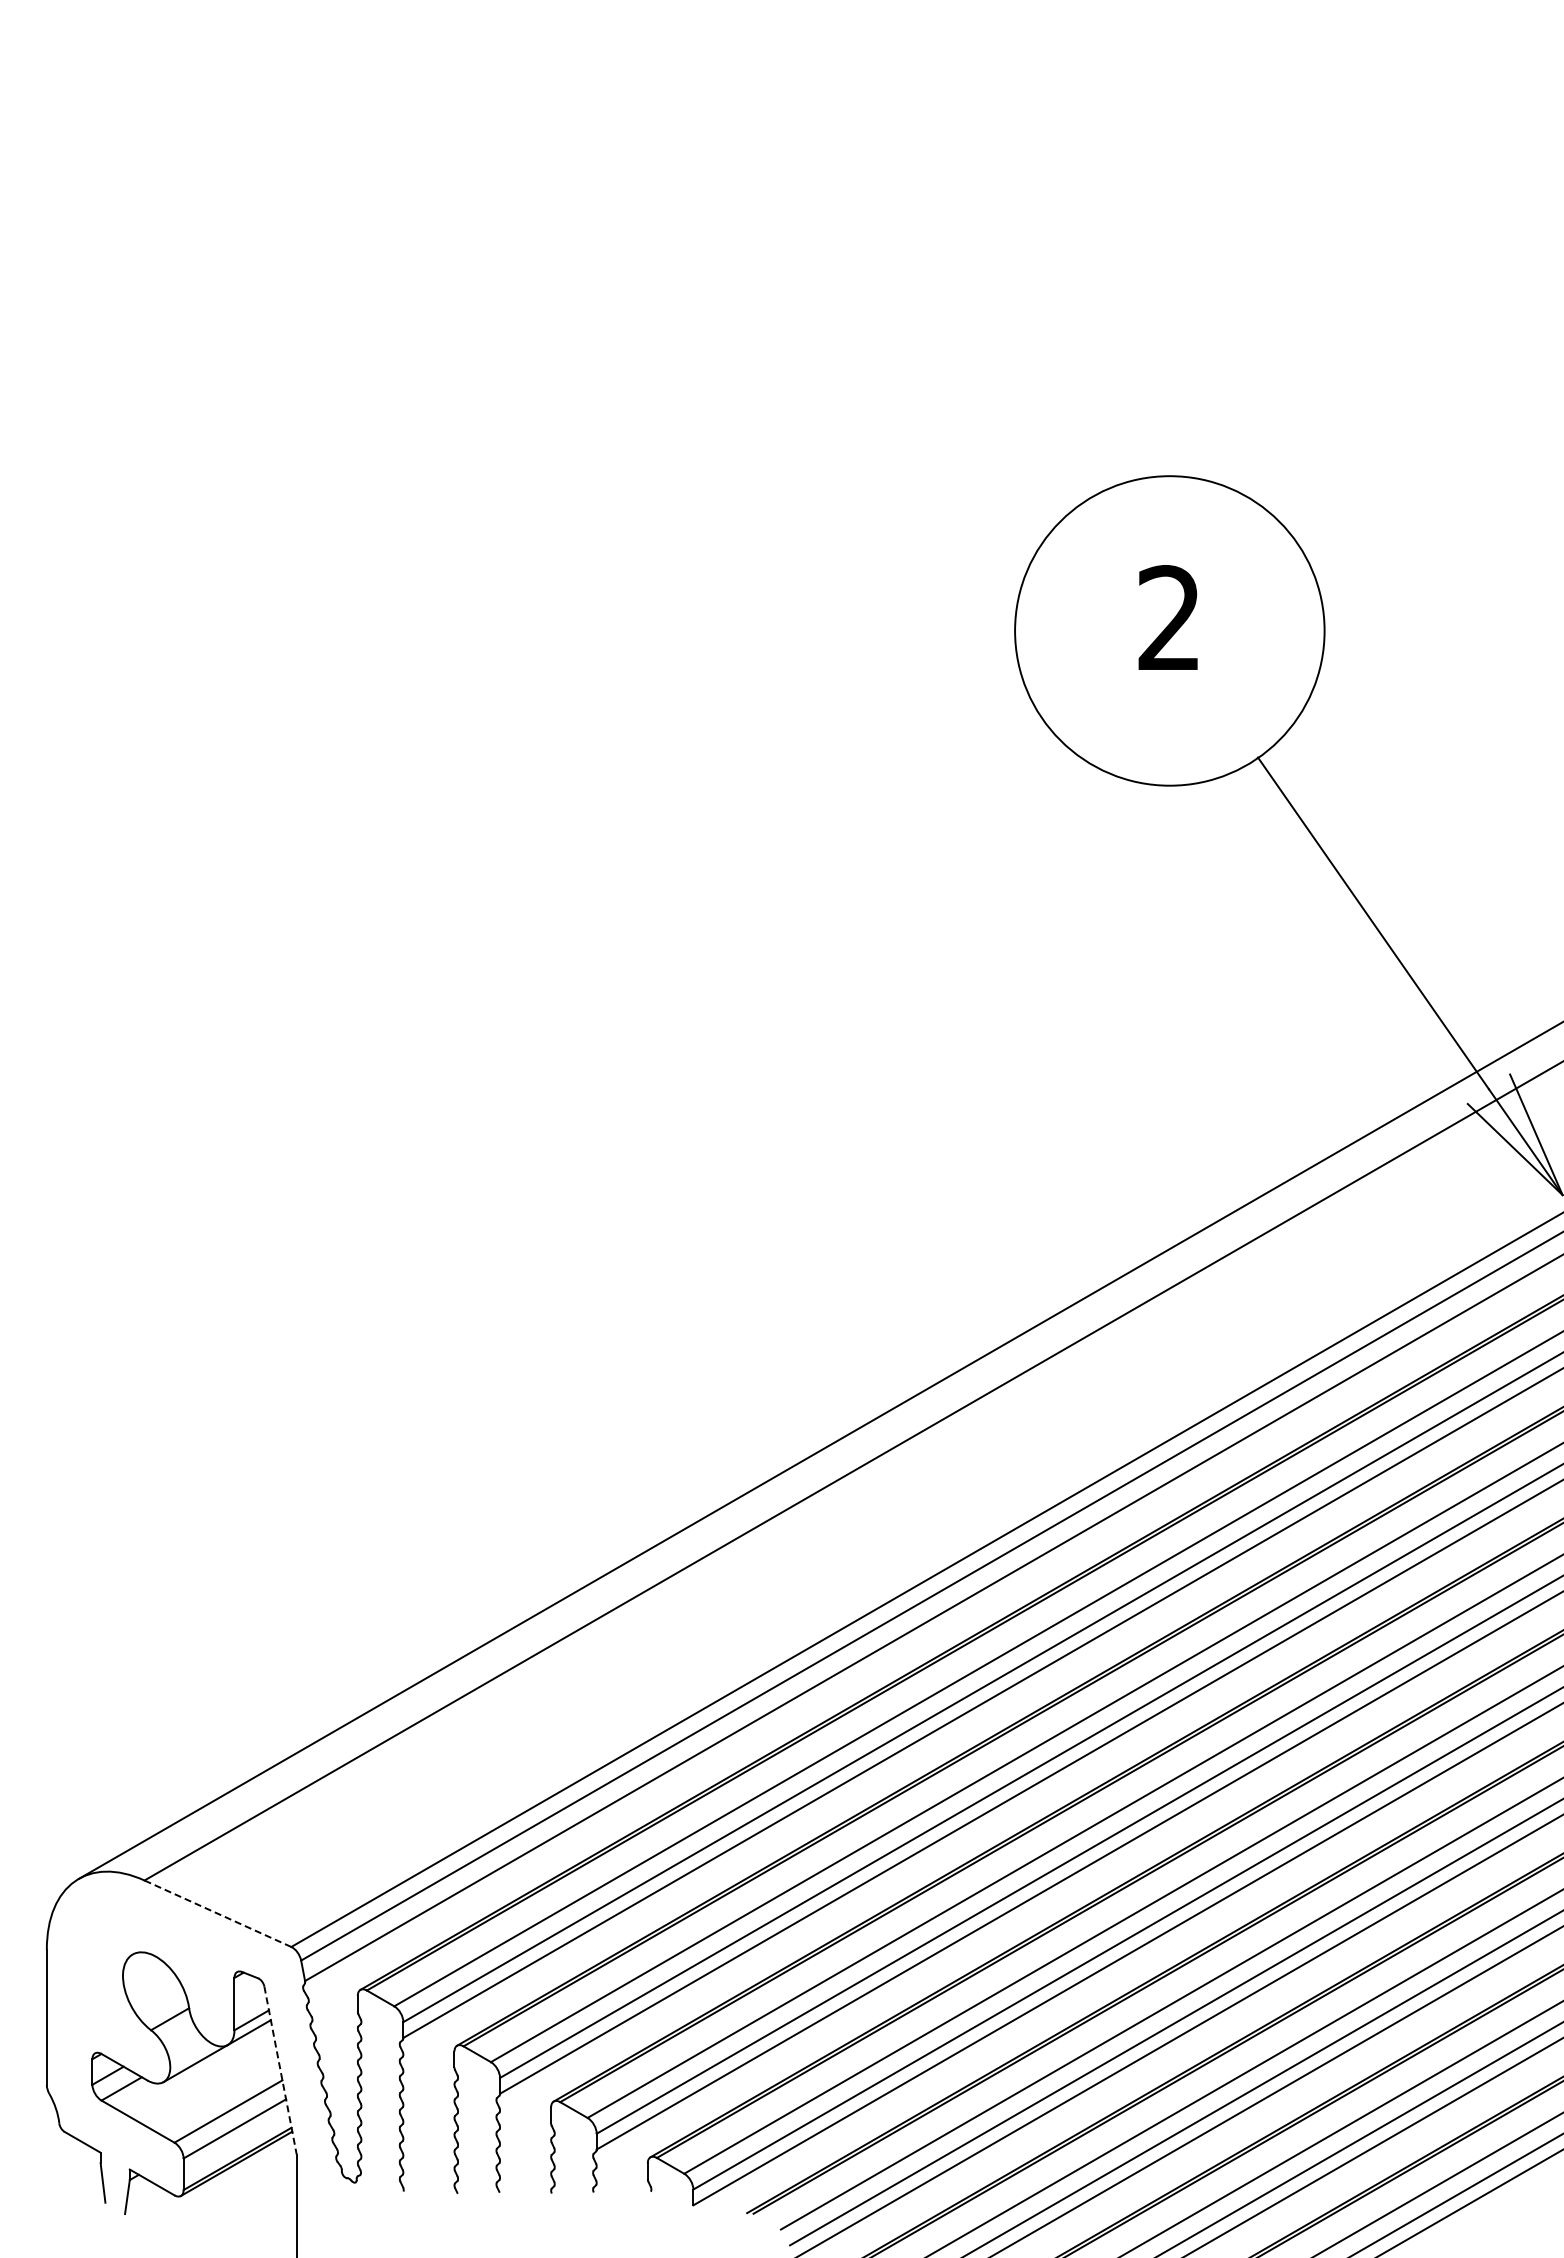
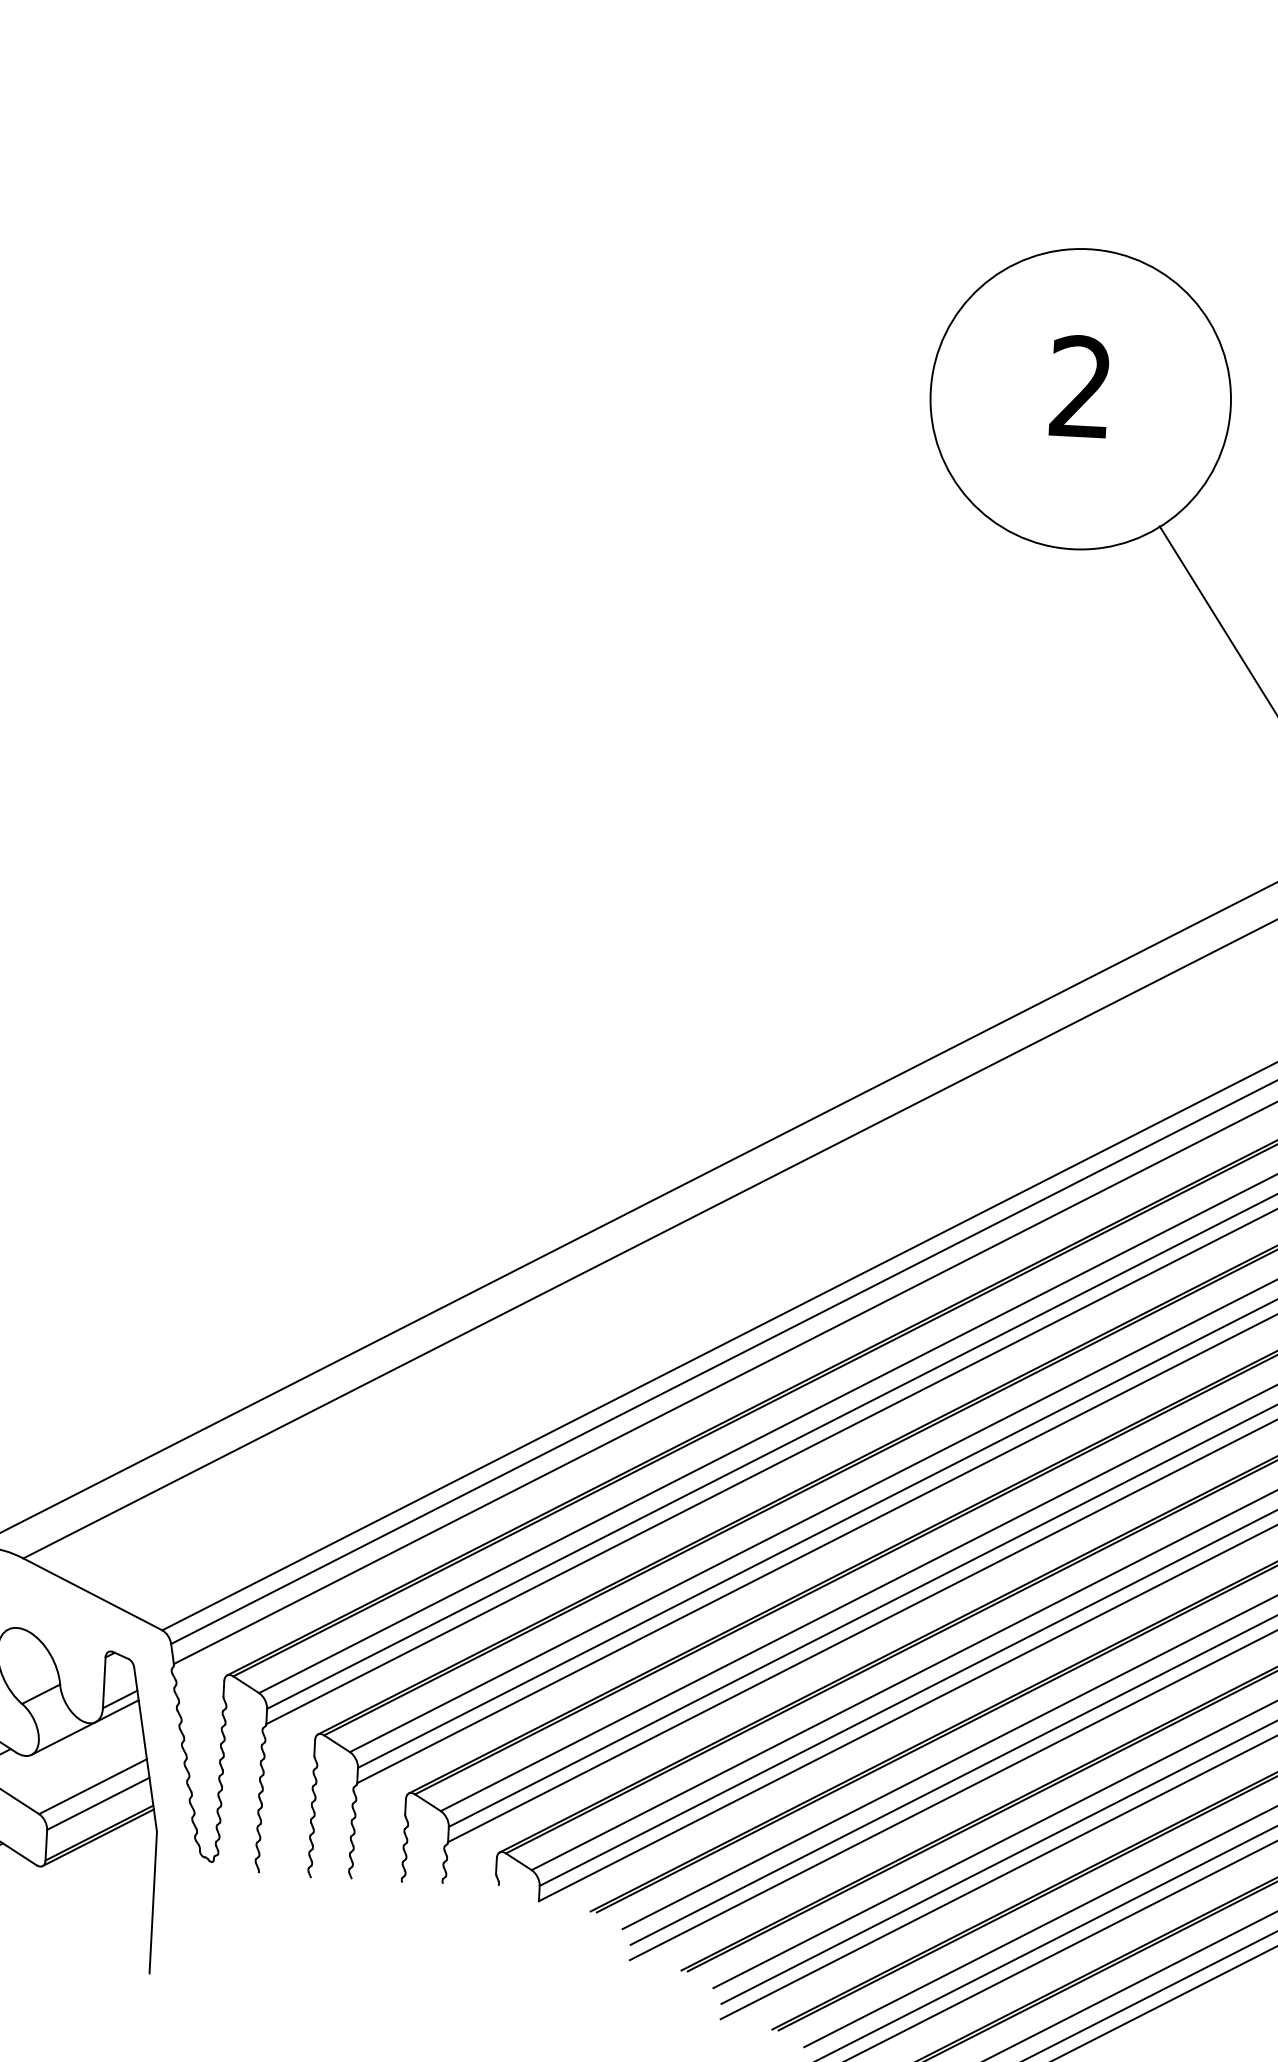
line: (217, 1913) -> (92, 1594), dashed -> solid
line: (280, 2071) -> (145, 1750), dashed -> solid

